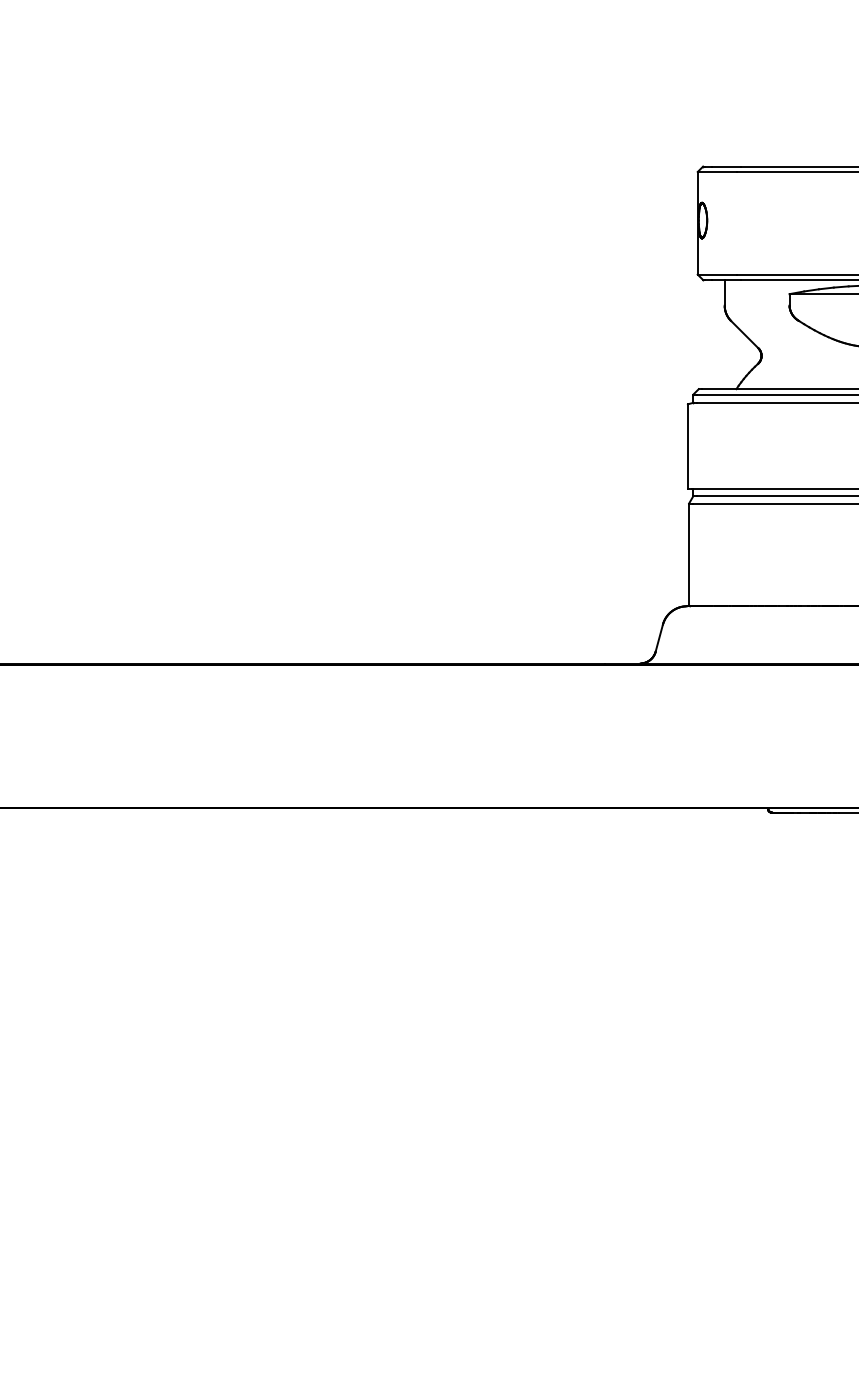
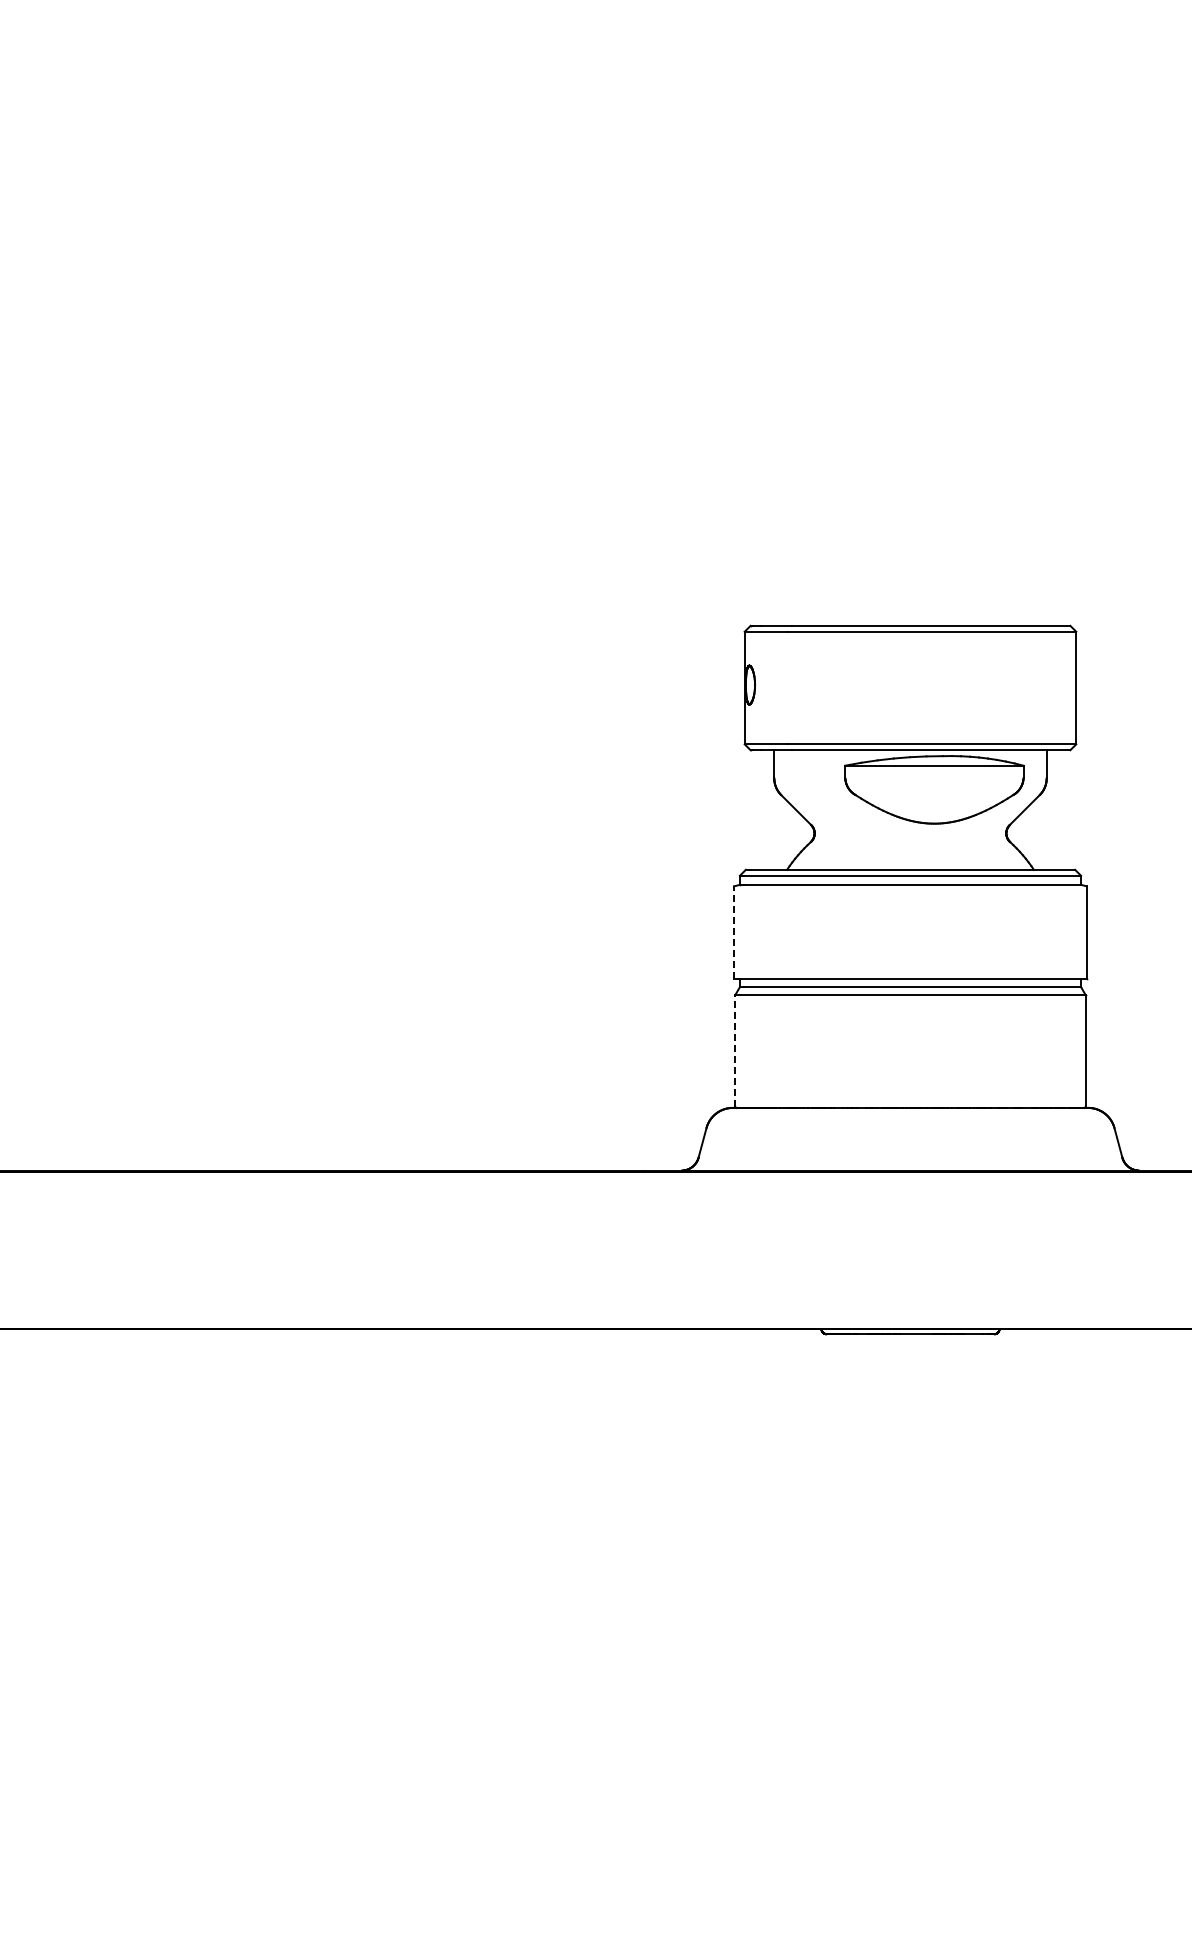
line: (688, 446) -> (734, 932), solid -> dashed
line: (689, 554) -> (735, 1051), solid -> dashed

